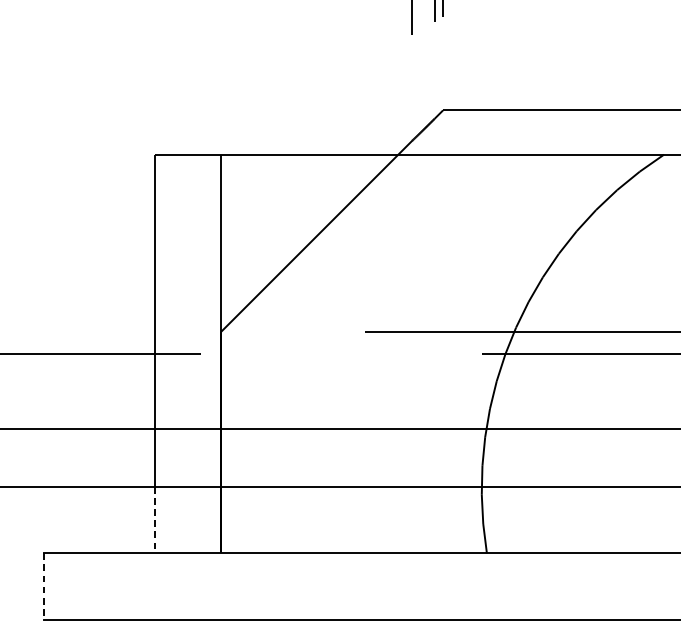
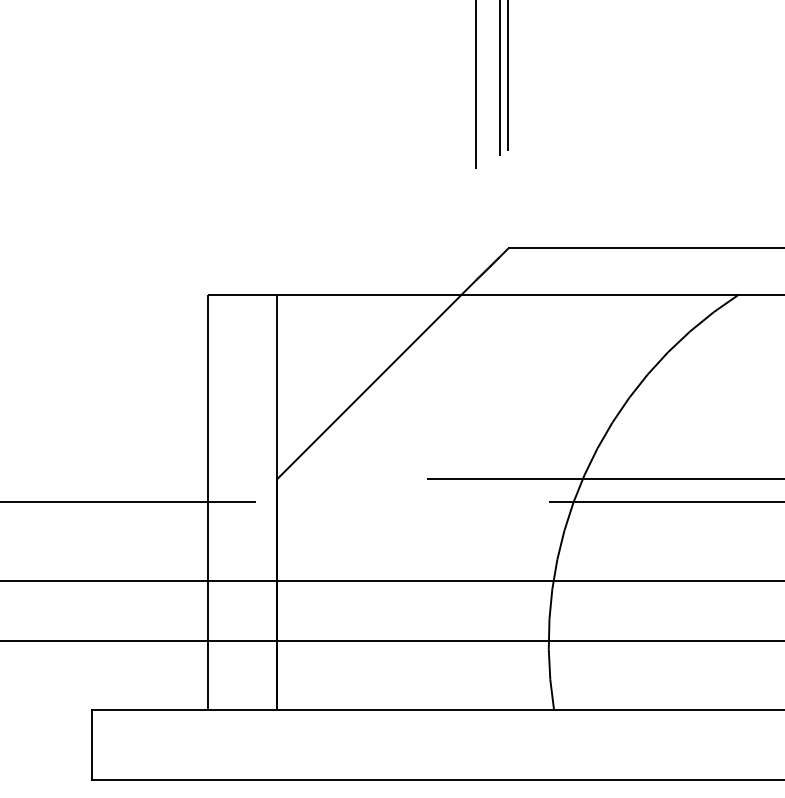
line: (154, 519) -> (207, 675), dashed -> solid
line: (44, 586) -> (92, 744), dashed -> solid

